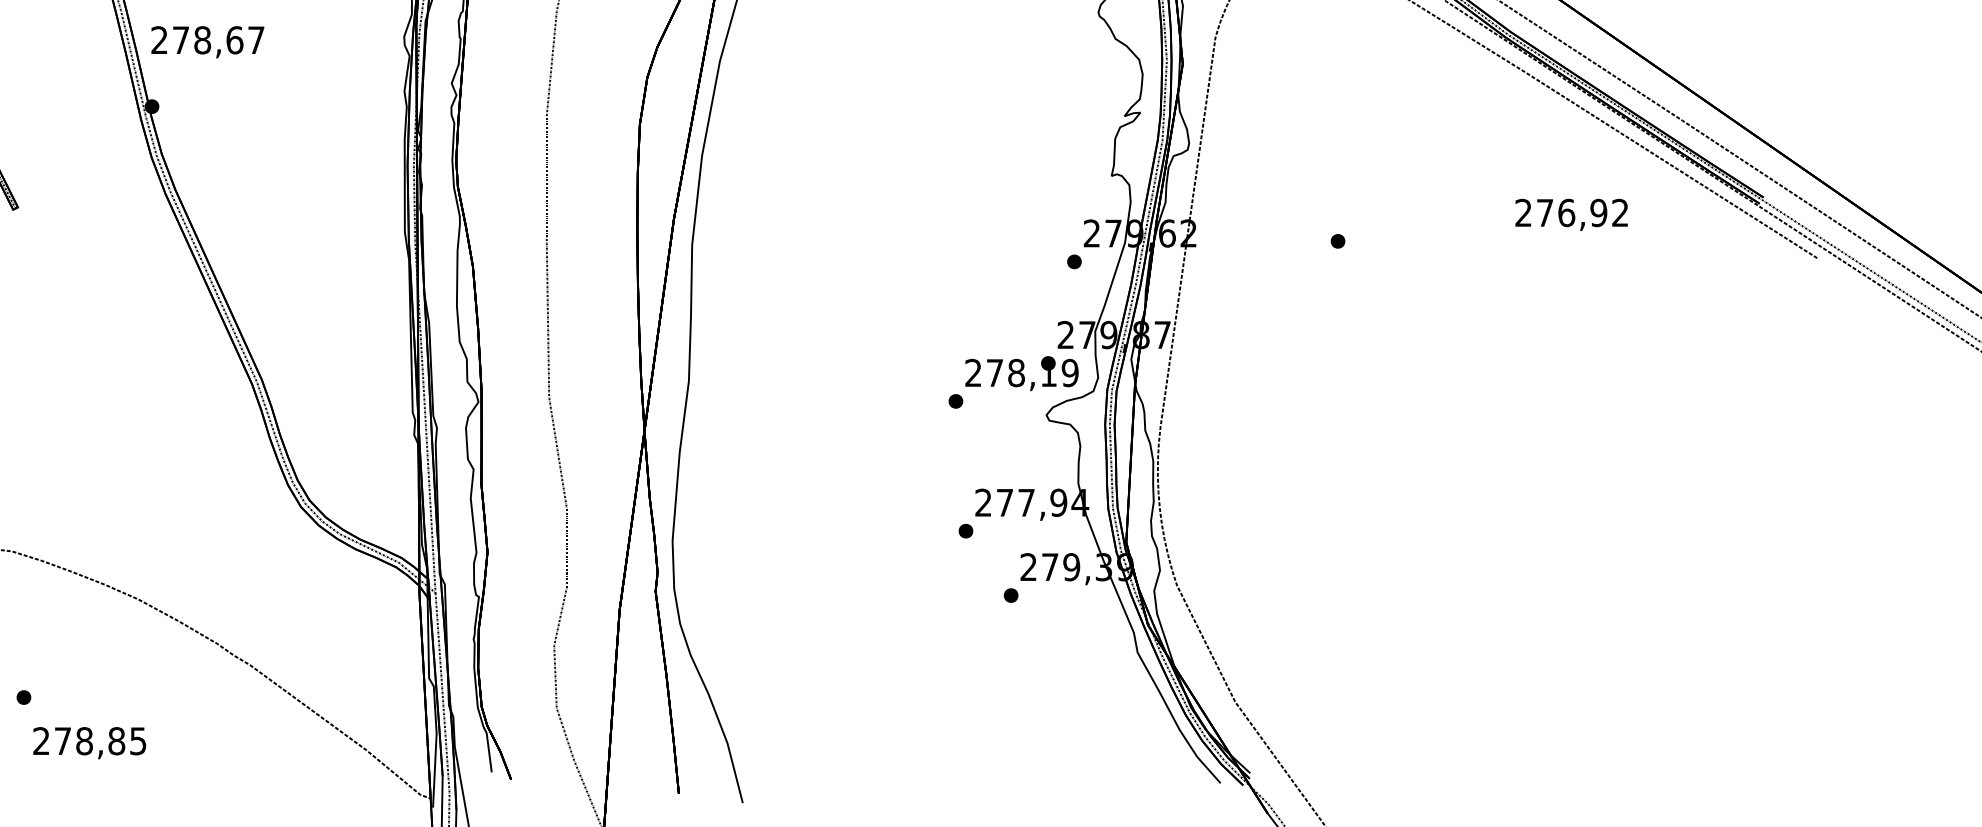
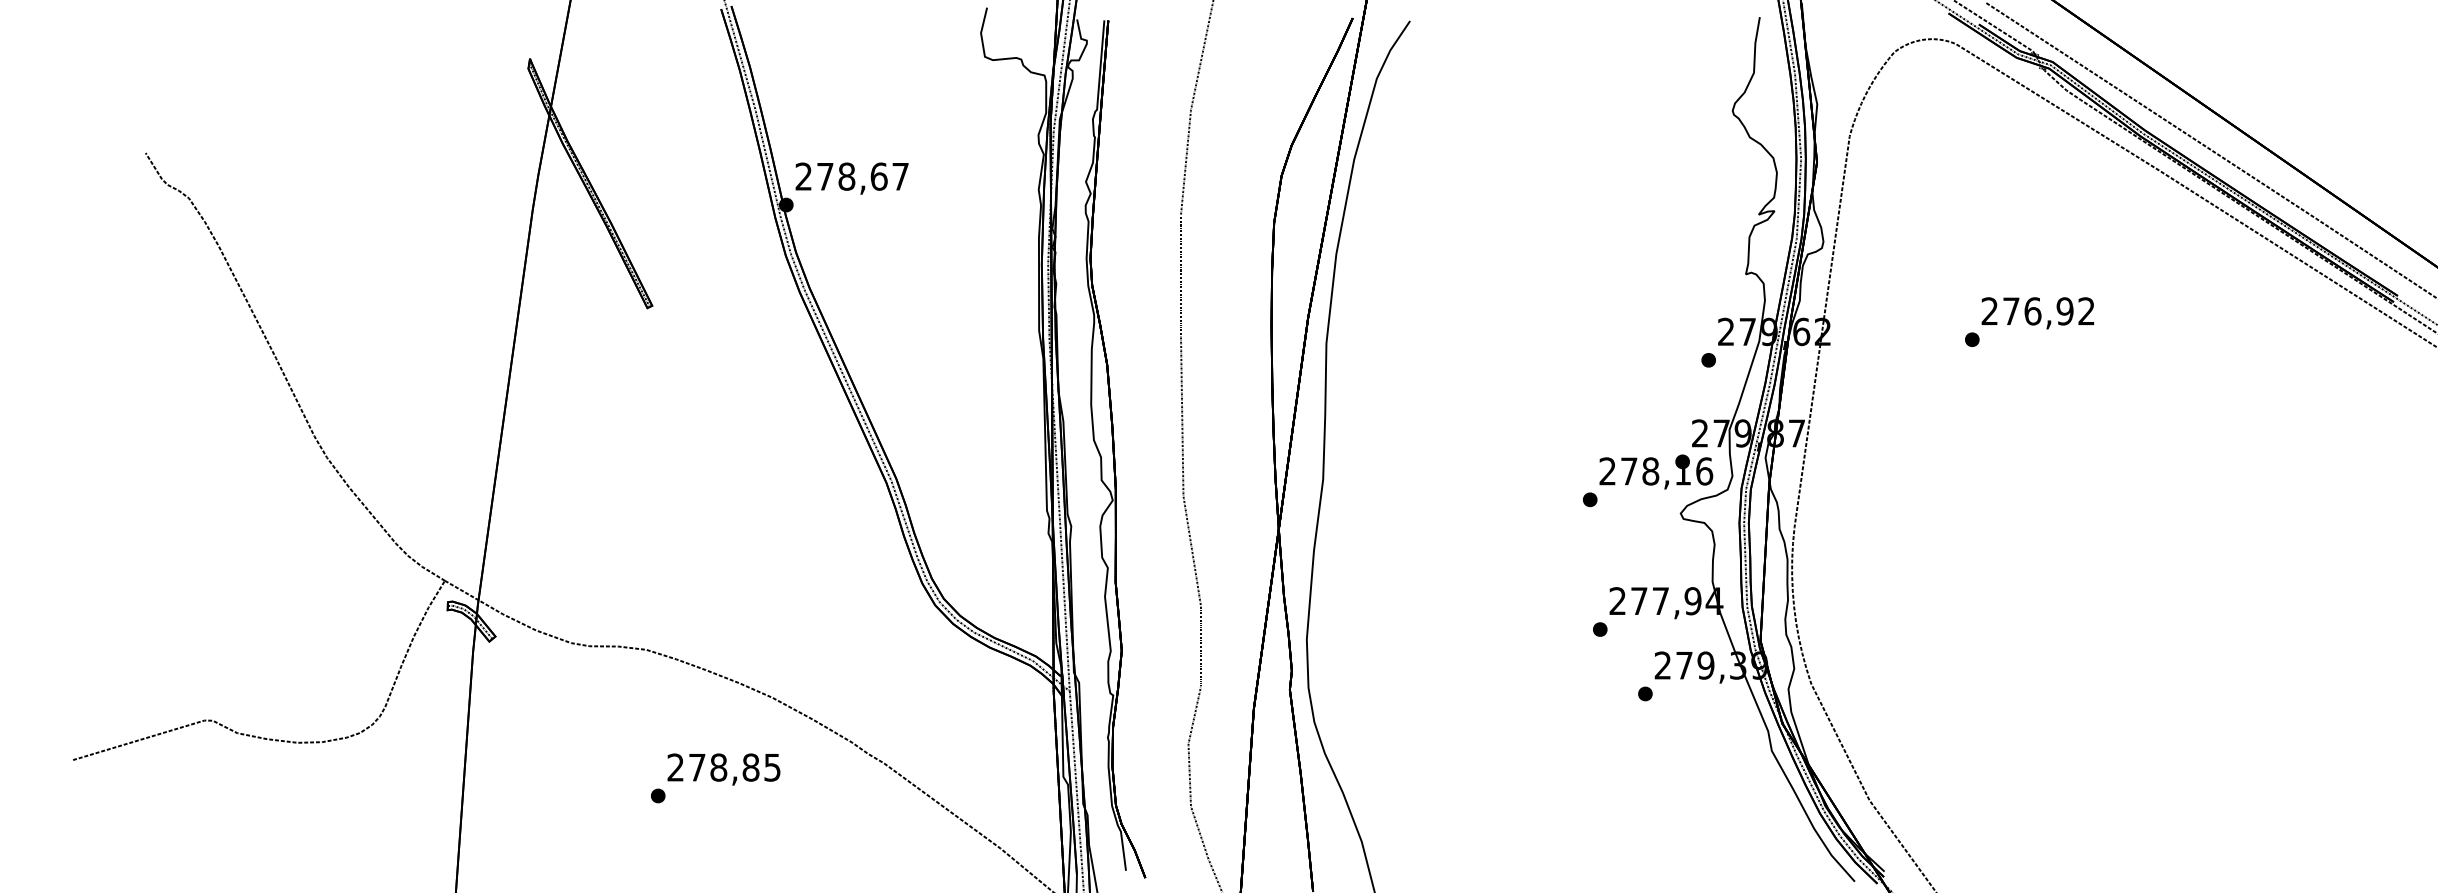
text: (207, 42) -> (851, 178), moved
text: (1571, 215) -> (2037, 313), moved
text: (1070, 373) -> (1704, 471), 278,19 -> 278,16
text: (89, 743) -> (723, 769), moved

